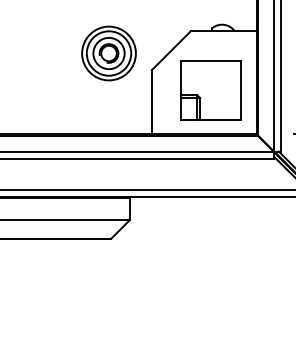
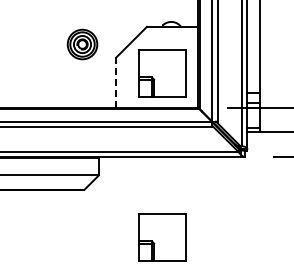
part: (108, 53) -> (82, 44), size x0.7
line: (152, 101) -> (116, 82), solid -> dashed
part: (210, 299) -> (162, 237), added

